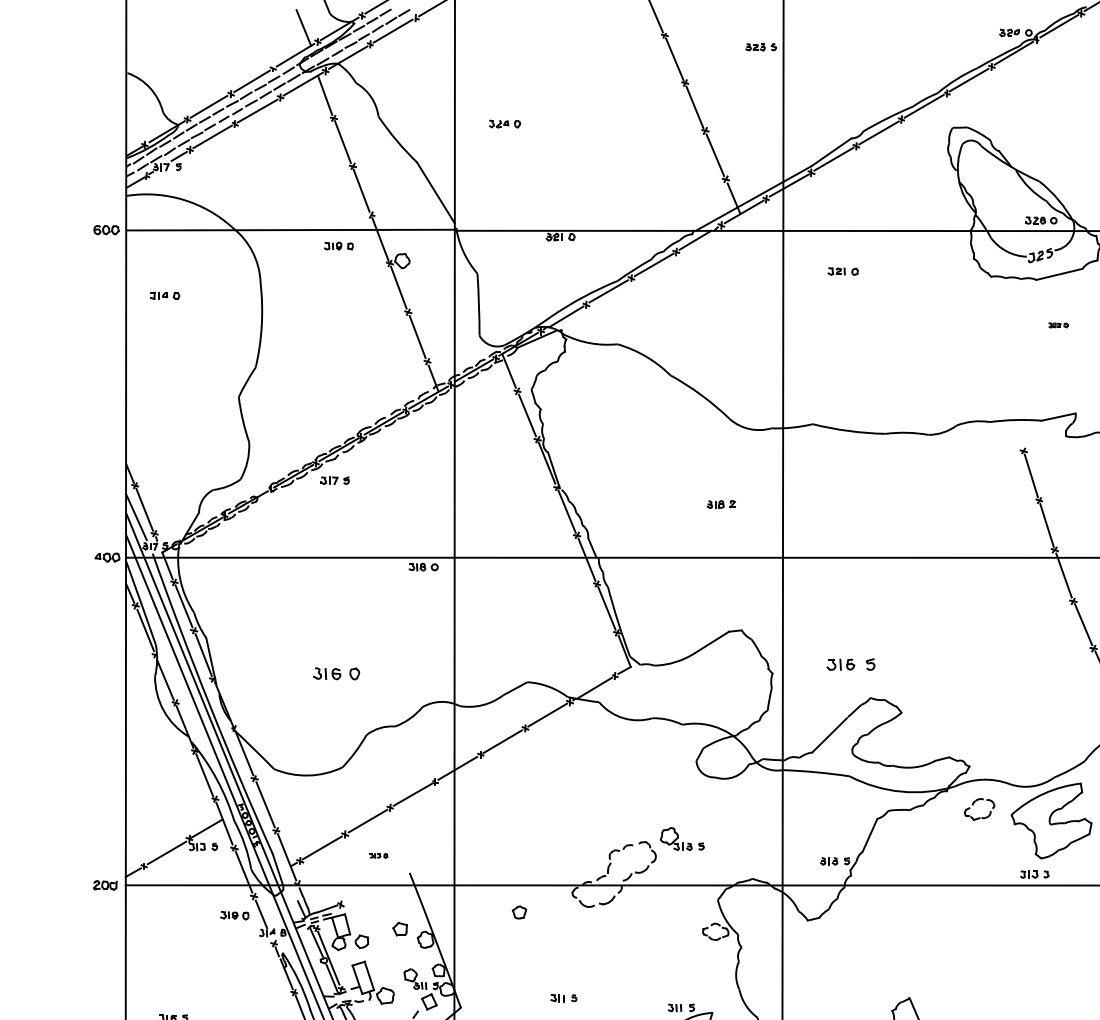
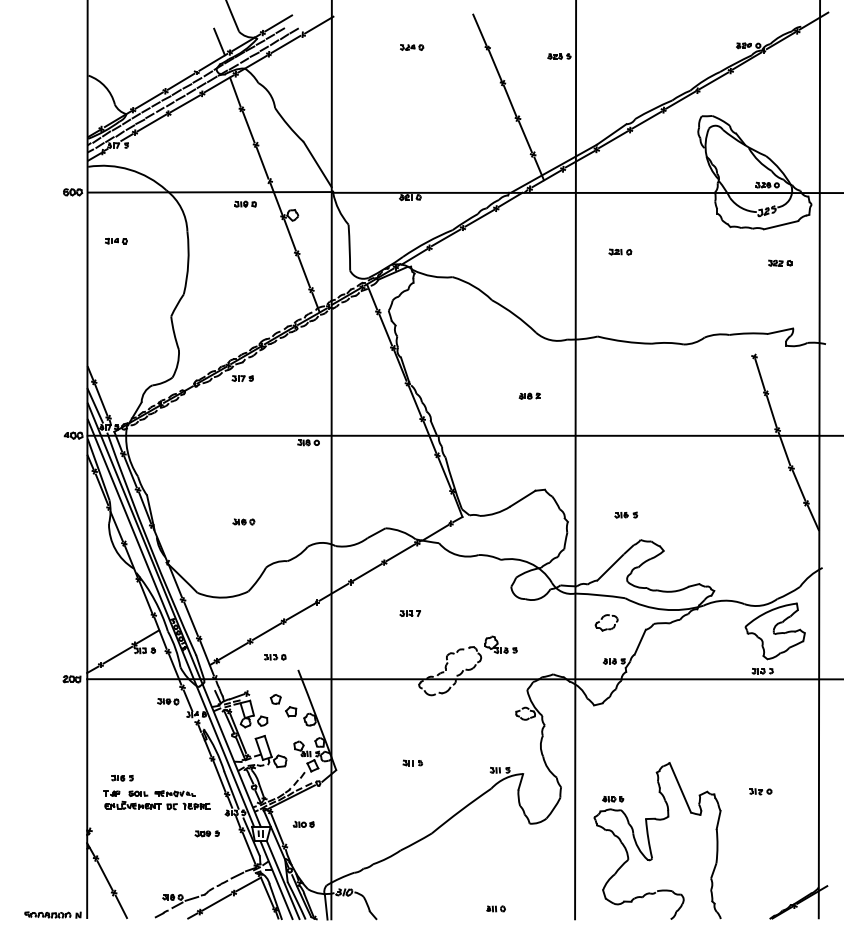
part: (505, 124) -> (412, 47), moved
part: (843, 270) -> (620, 251), moved
part: (1058, 324) -> (780, 262), size x1.67
part: (851, 663) -> (626, 514), size x0.62
part: (336, 673) -> (243, 521), size x0.62
part: (559, 796) -> (409, 613), added
part: (979, 809) -> (606, 622), moved
part: (379, 856) -> (275, 657), size x1.67
part: (519, 912) -> (275, 699), moved

